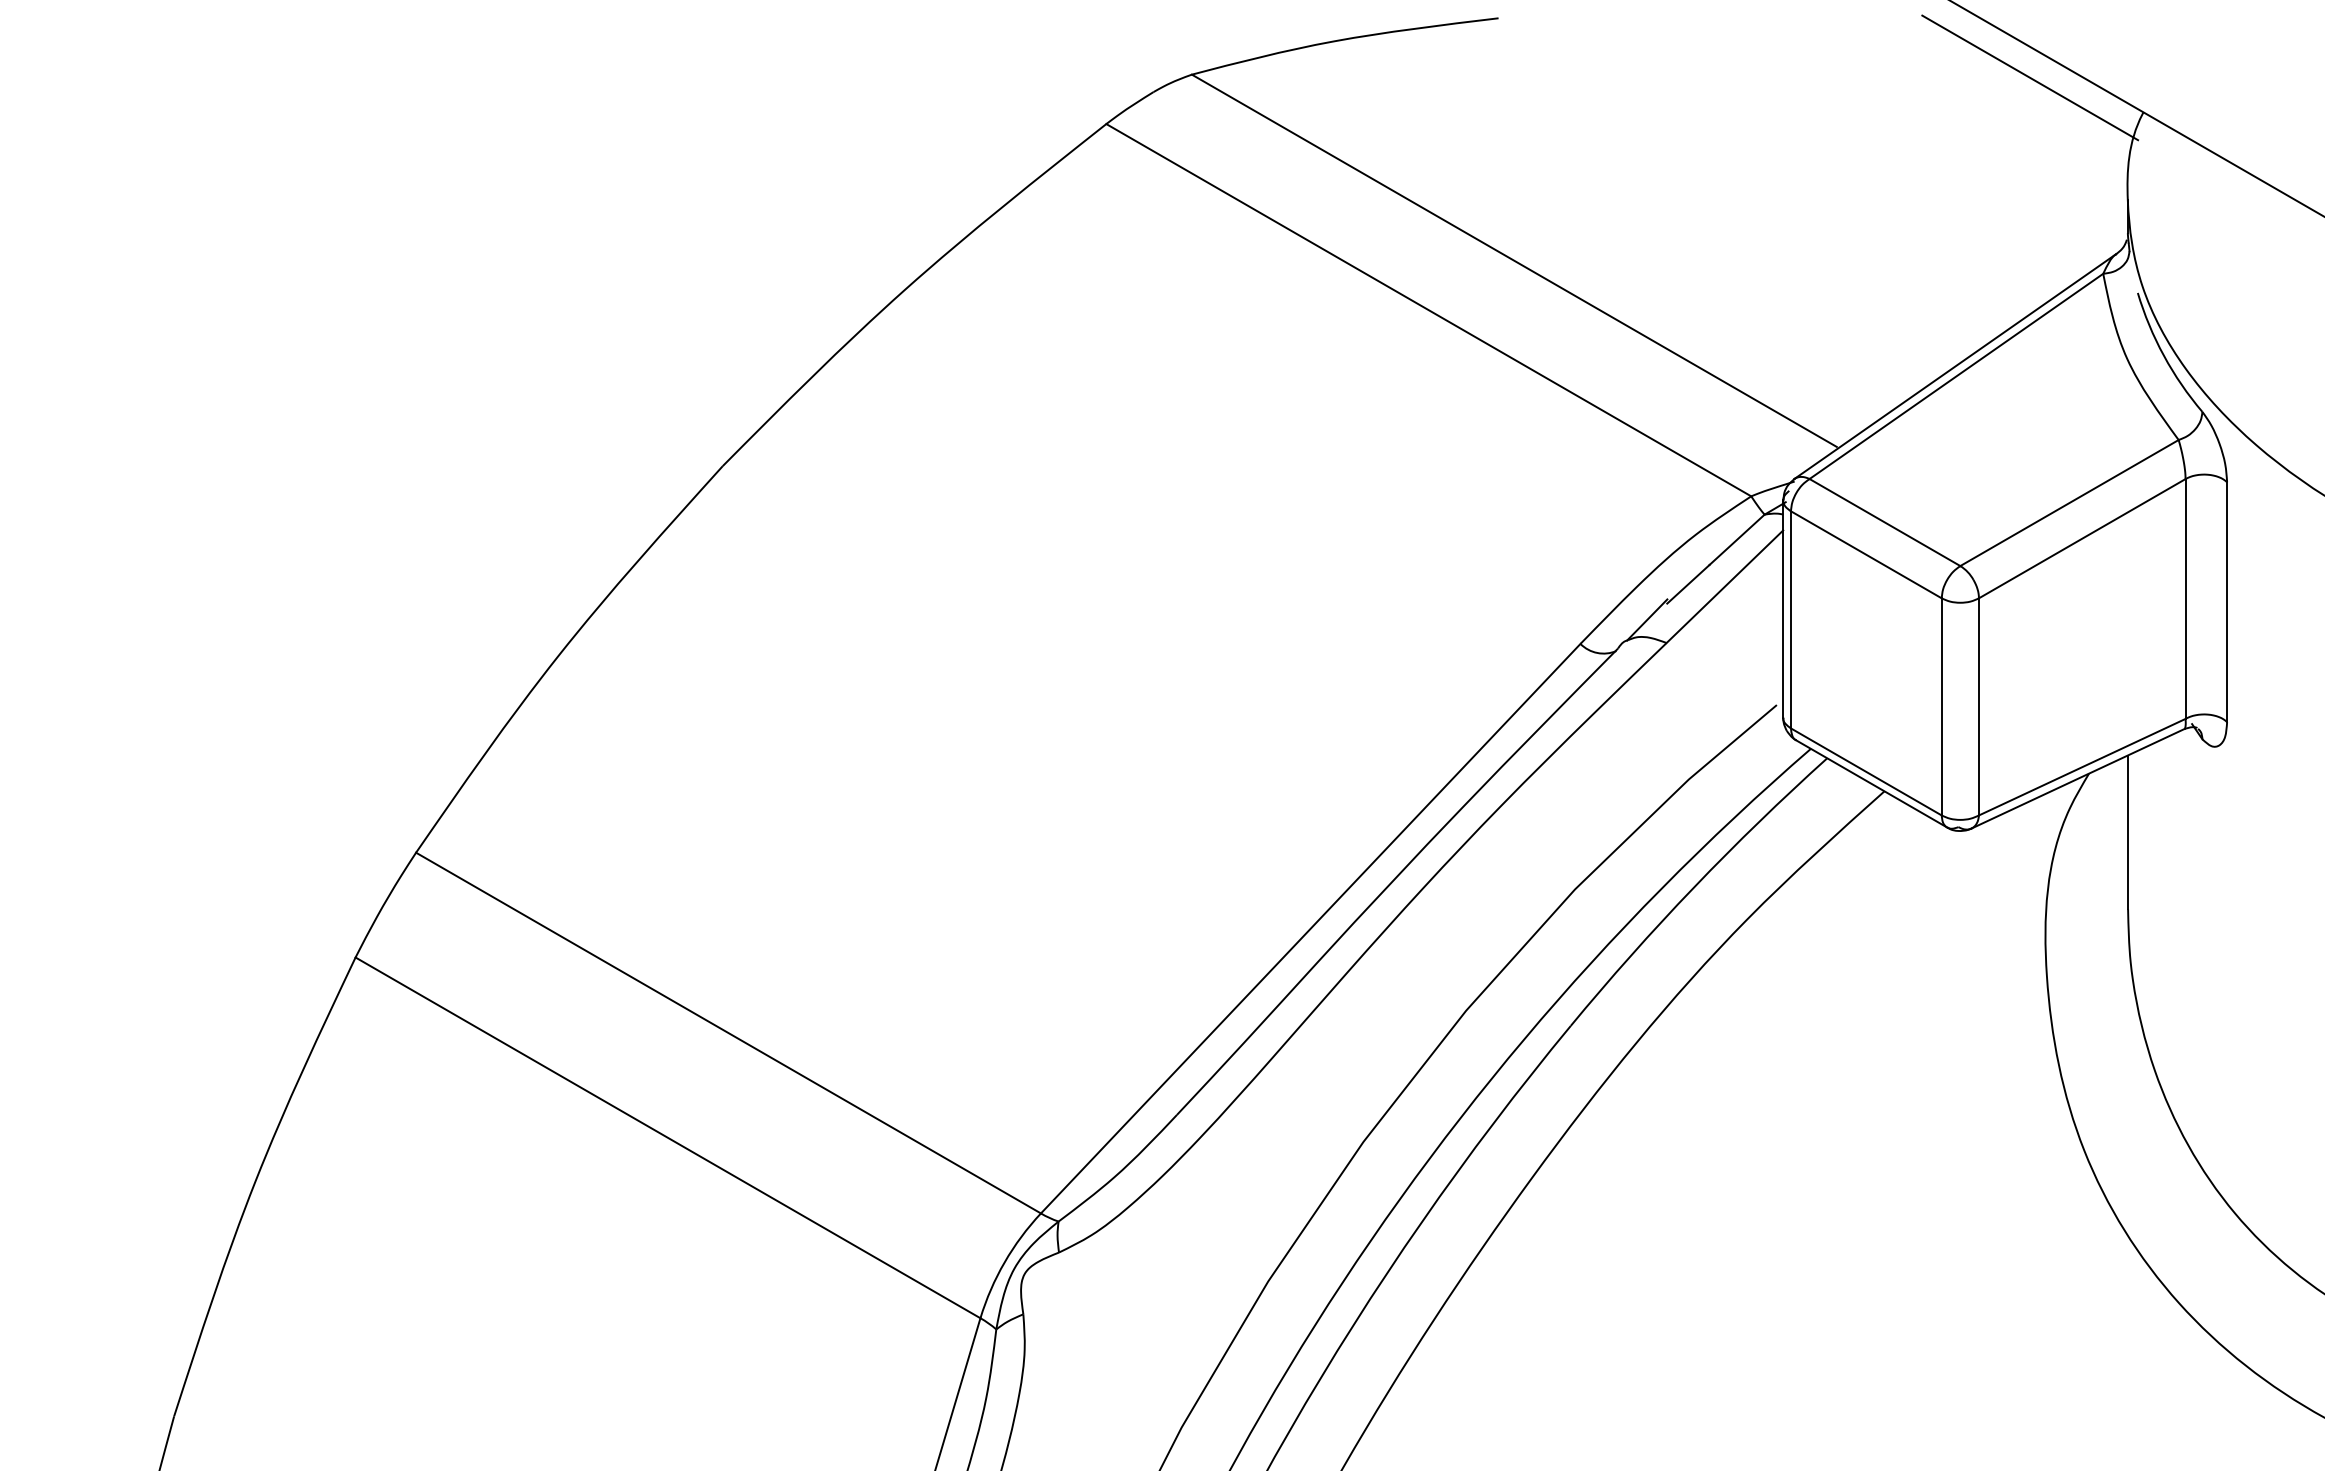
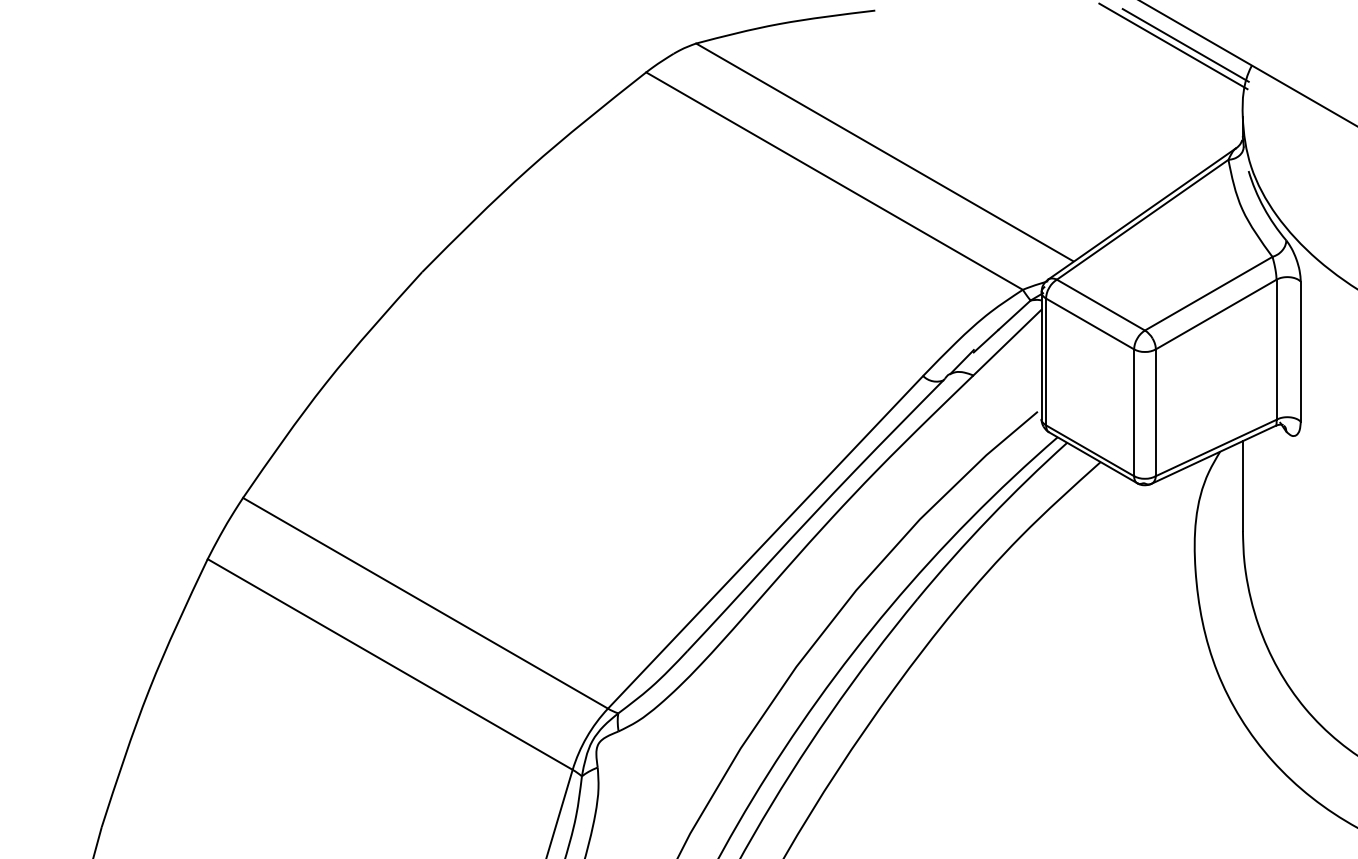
line: (2009, 79) -> (1173, 46), added

